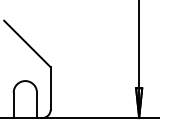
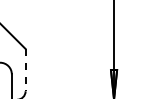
line: (50, 88) -> (25, 70), solid -> dashed

